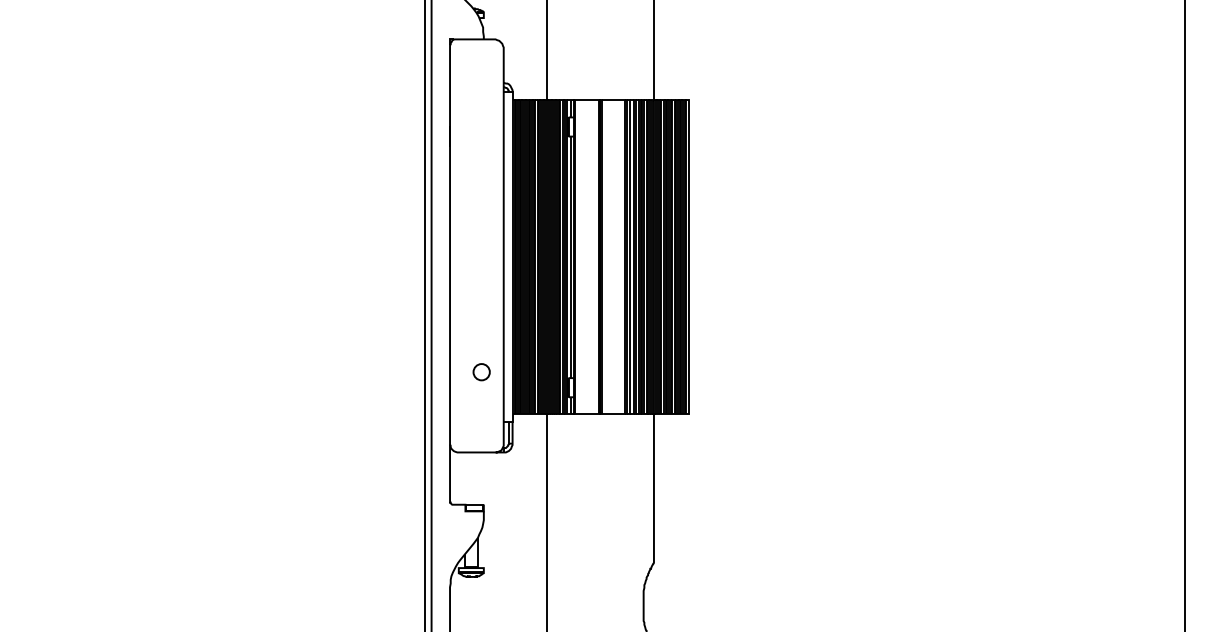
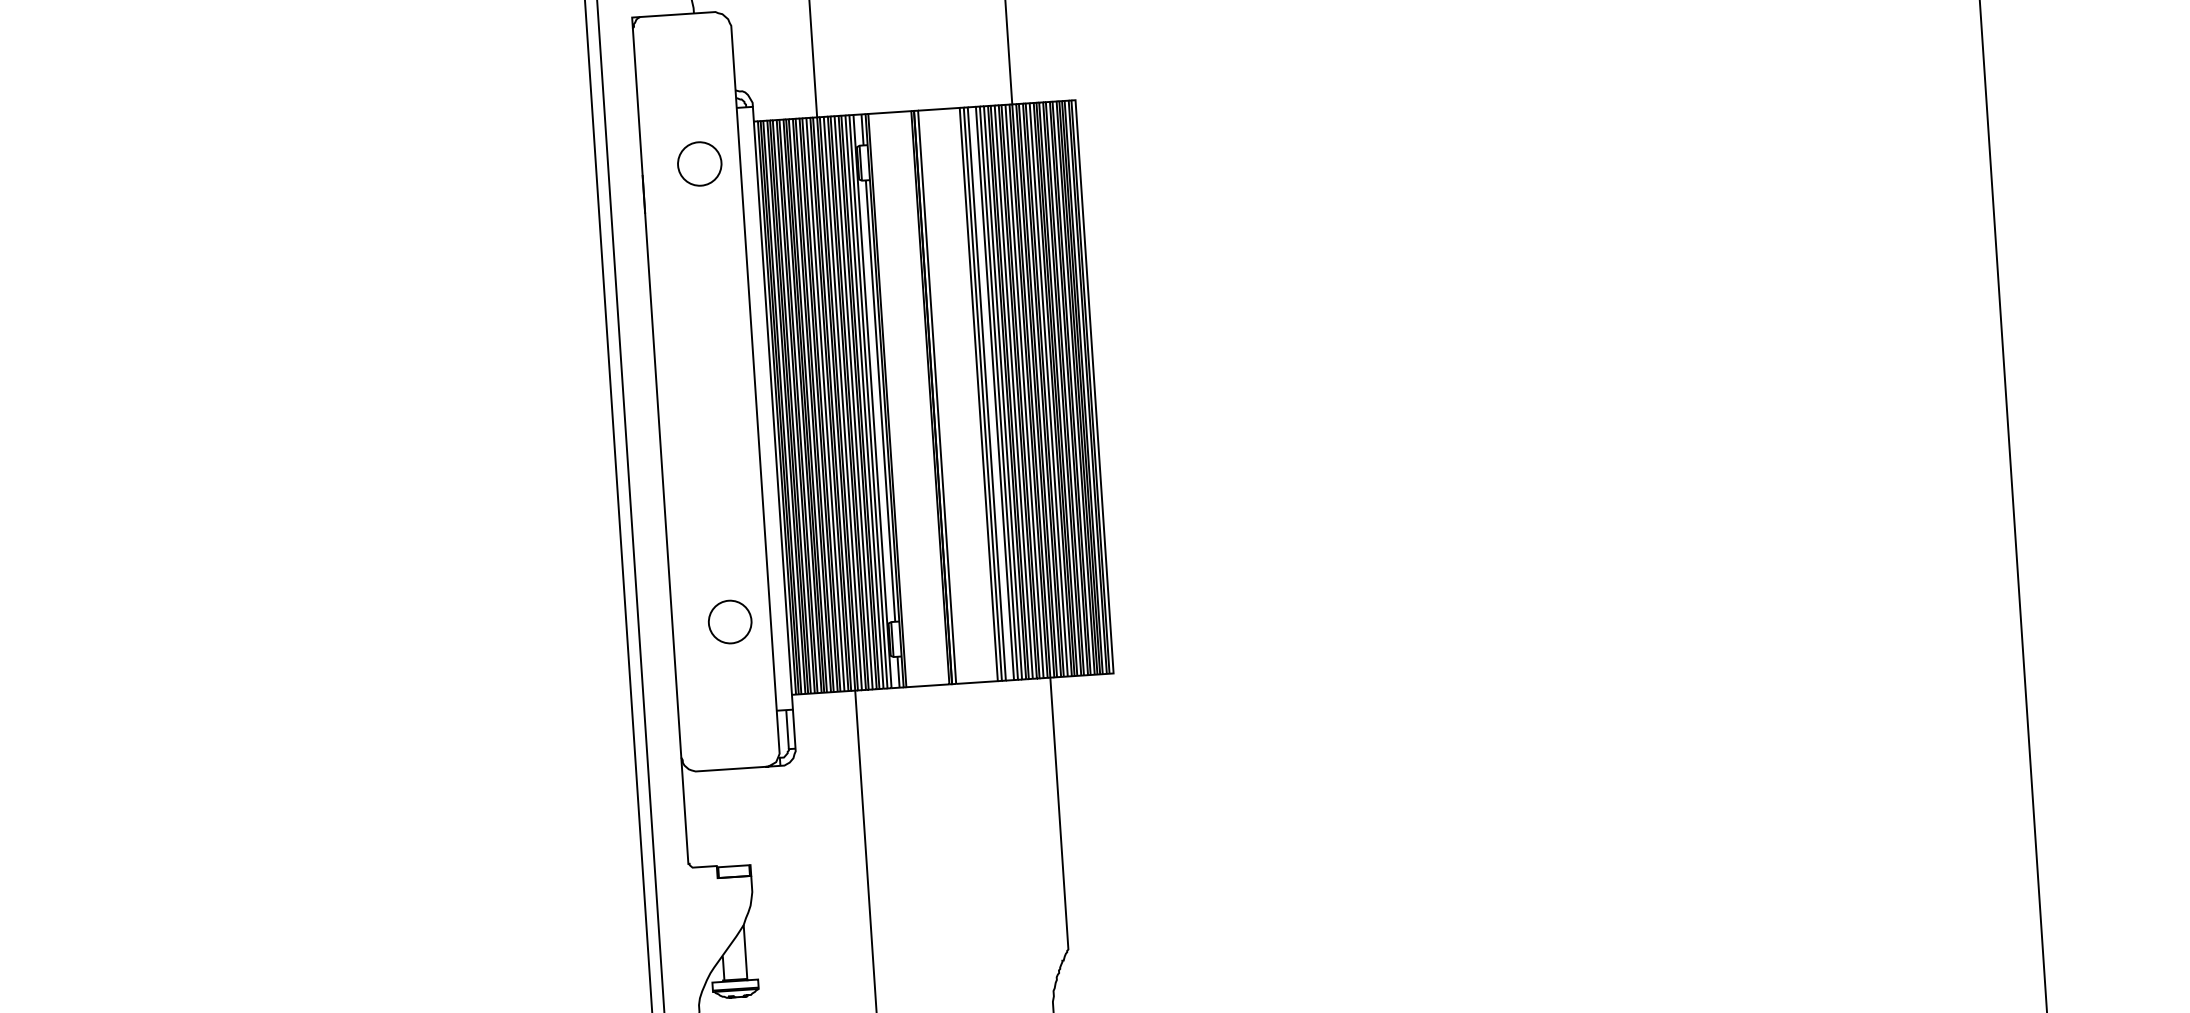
circle: (481, 121) -> (699, 163), added
circle: (481, 371) -> (729, 620), size x1.43

